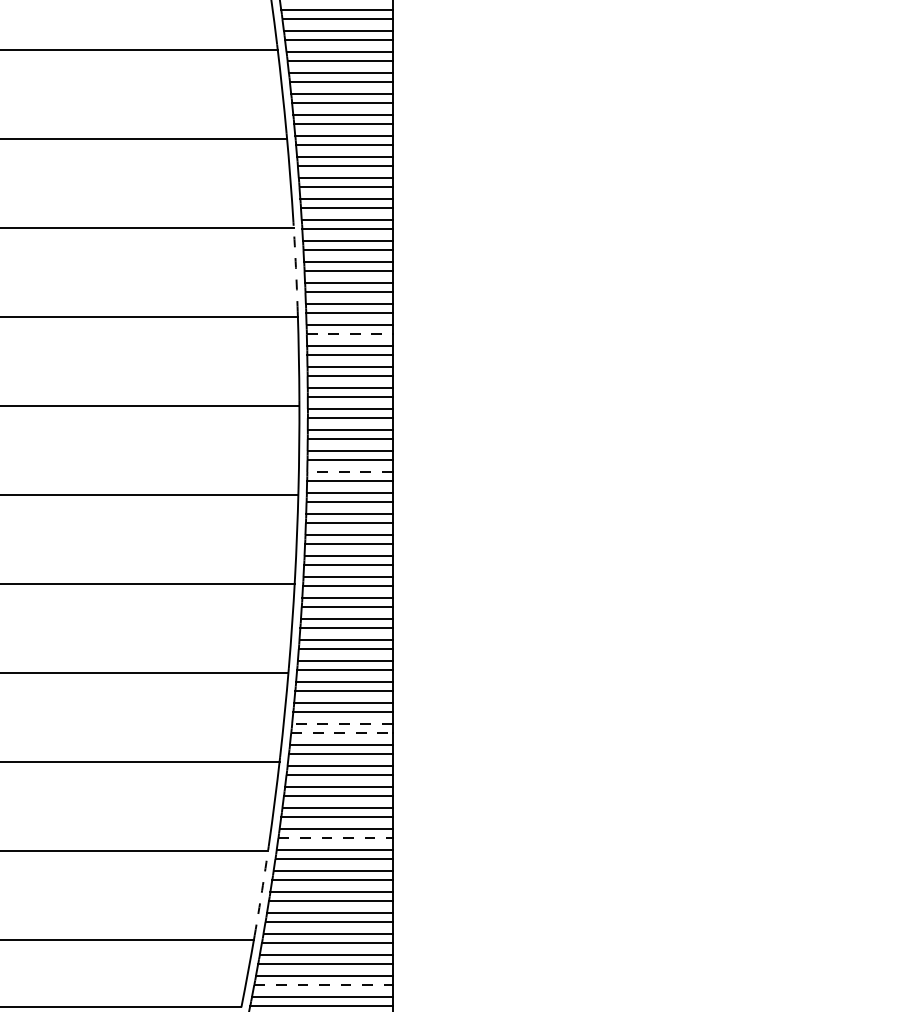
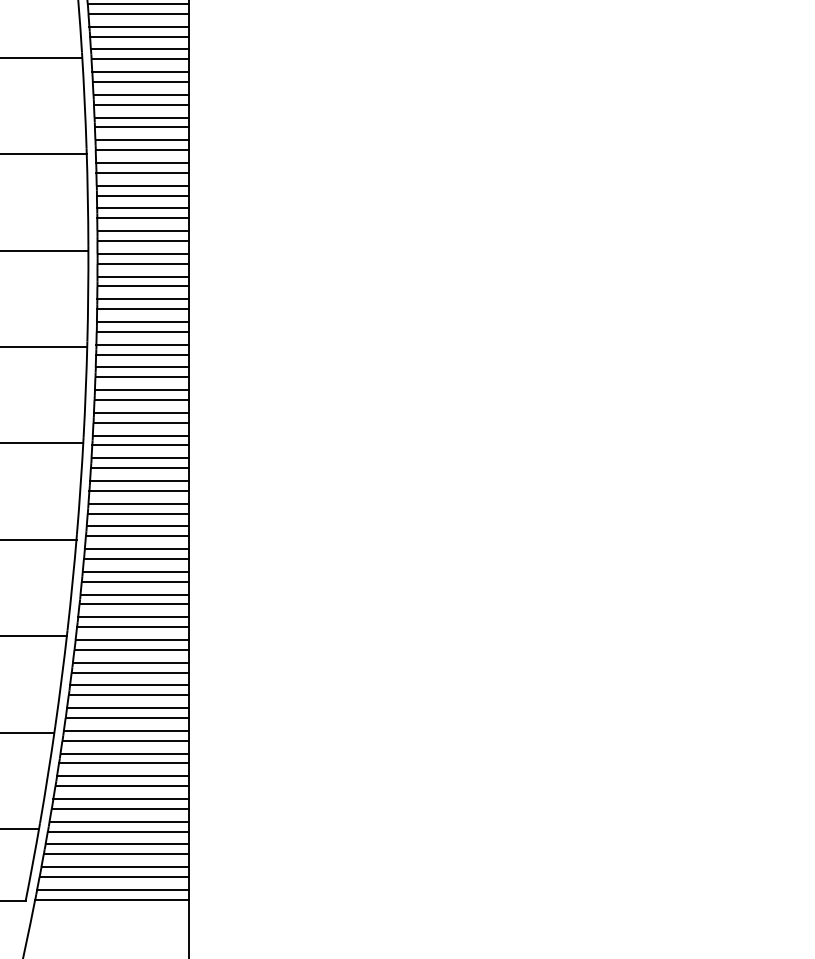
arc: (295, 267) -> (84, 100), dashed -> solid
line: (349, 334) -> (142, 173), dashed -> solid
line: (350, 472) -> (143, 322), dashed -> solid
line: (341, 723) -> (133, 594), dashed -> solid
line: (341, 732) -> (133, 603), dashed -> solid
line: (336, 838) -> (128, 718), dashed -> solid
arc: (262, 890) -> (48, 774), dashed -> solid
line: (324, 984) -> (115, 876), dashed -> solid

